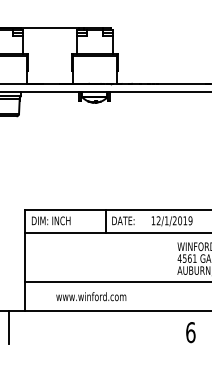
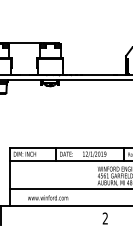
text: (190, 332) -> (105, 218), 6 -> 2

